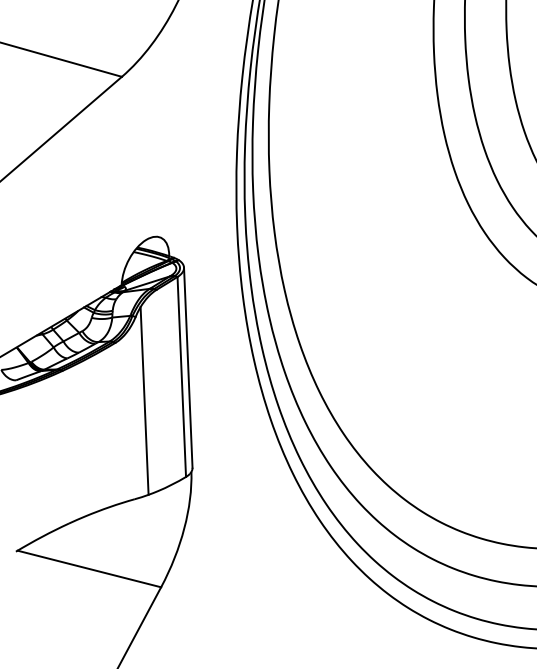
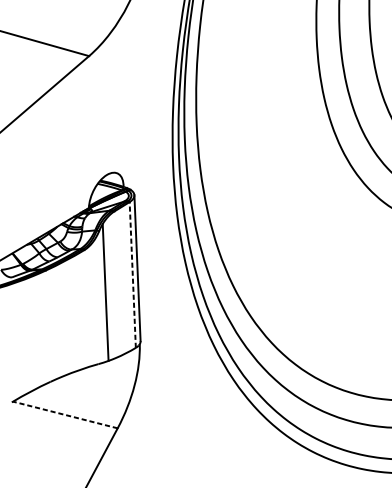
line: (181, 376) -> (132, 274), solid -> dashed
line: (88, 568) -> (64, 414), solid -> dashed

